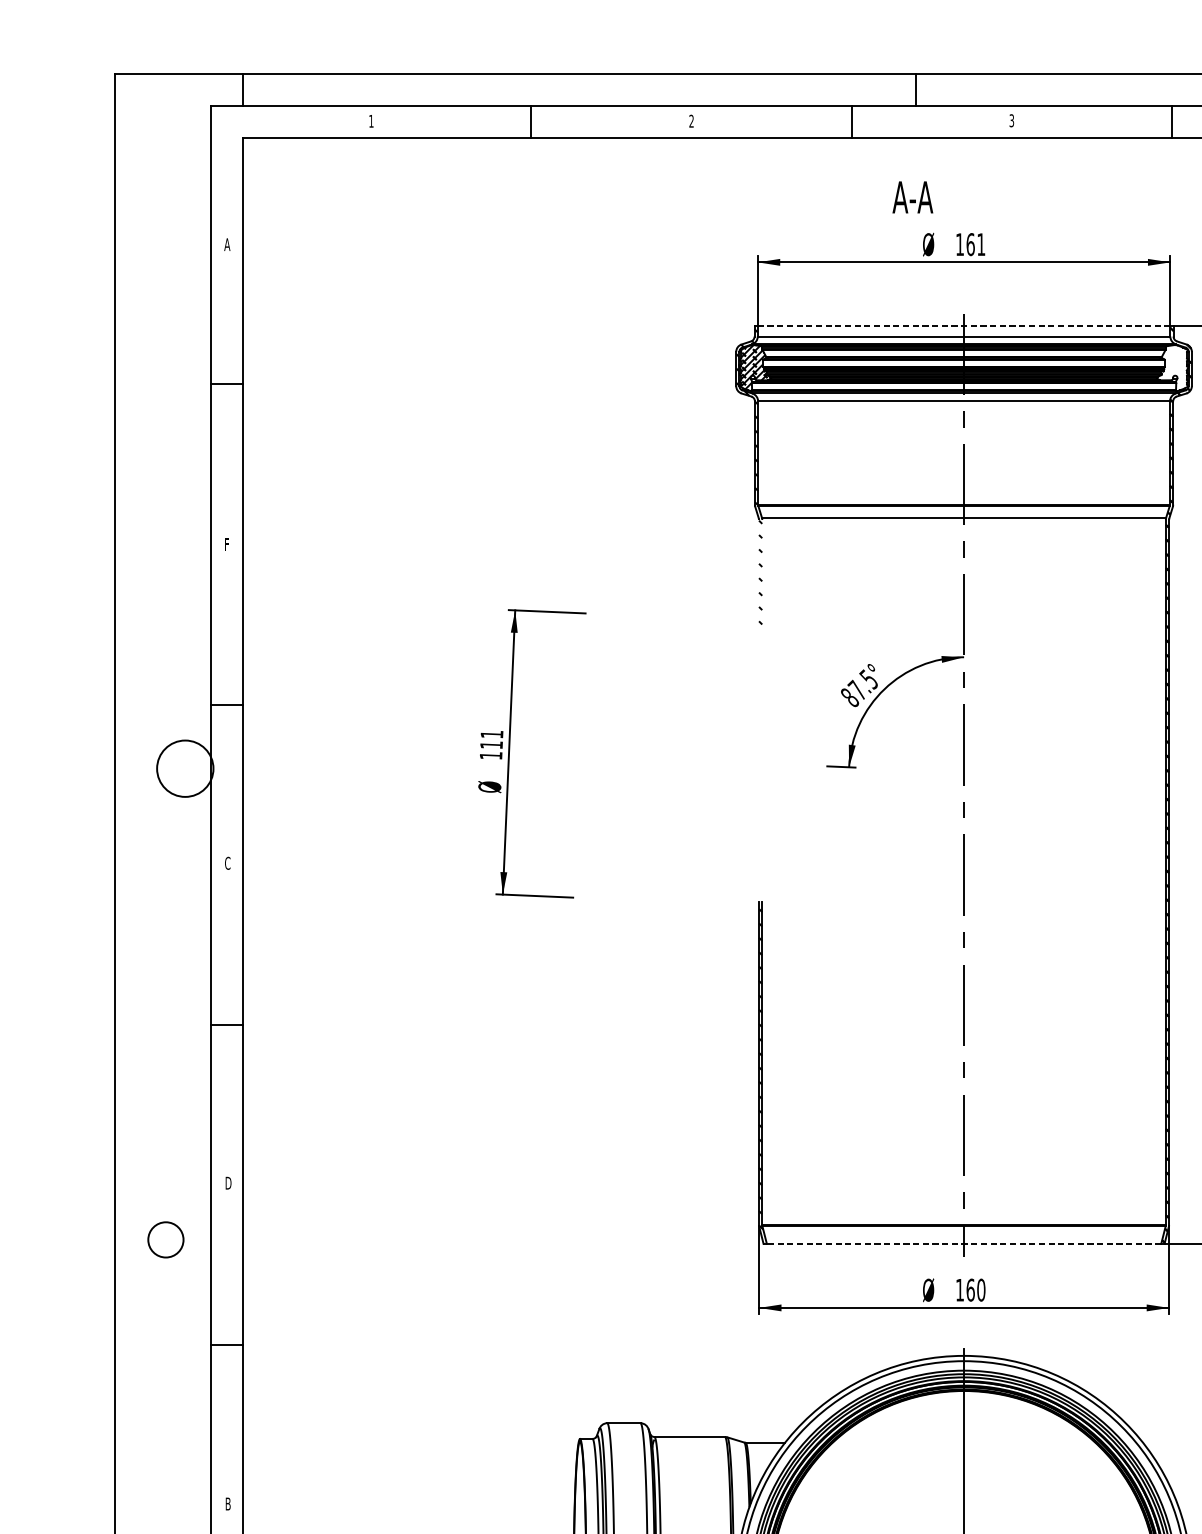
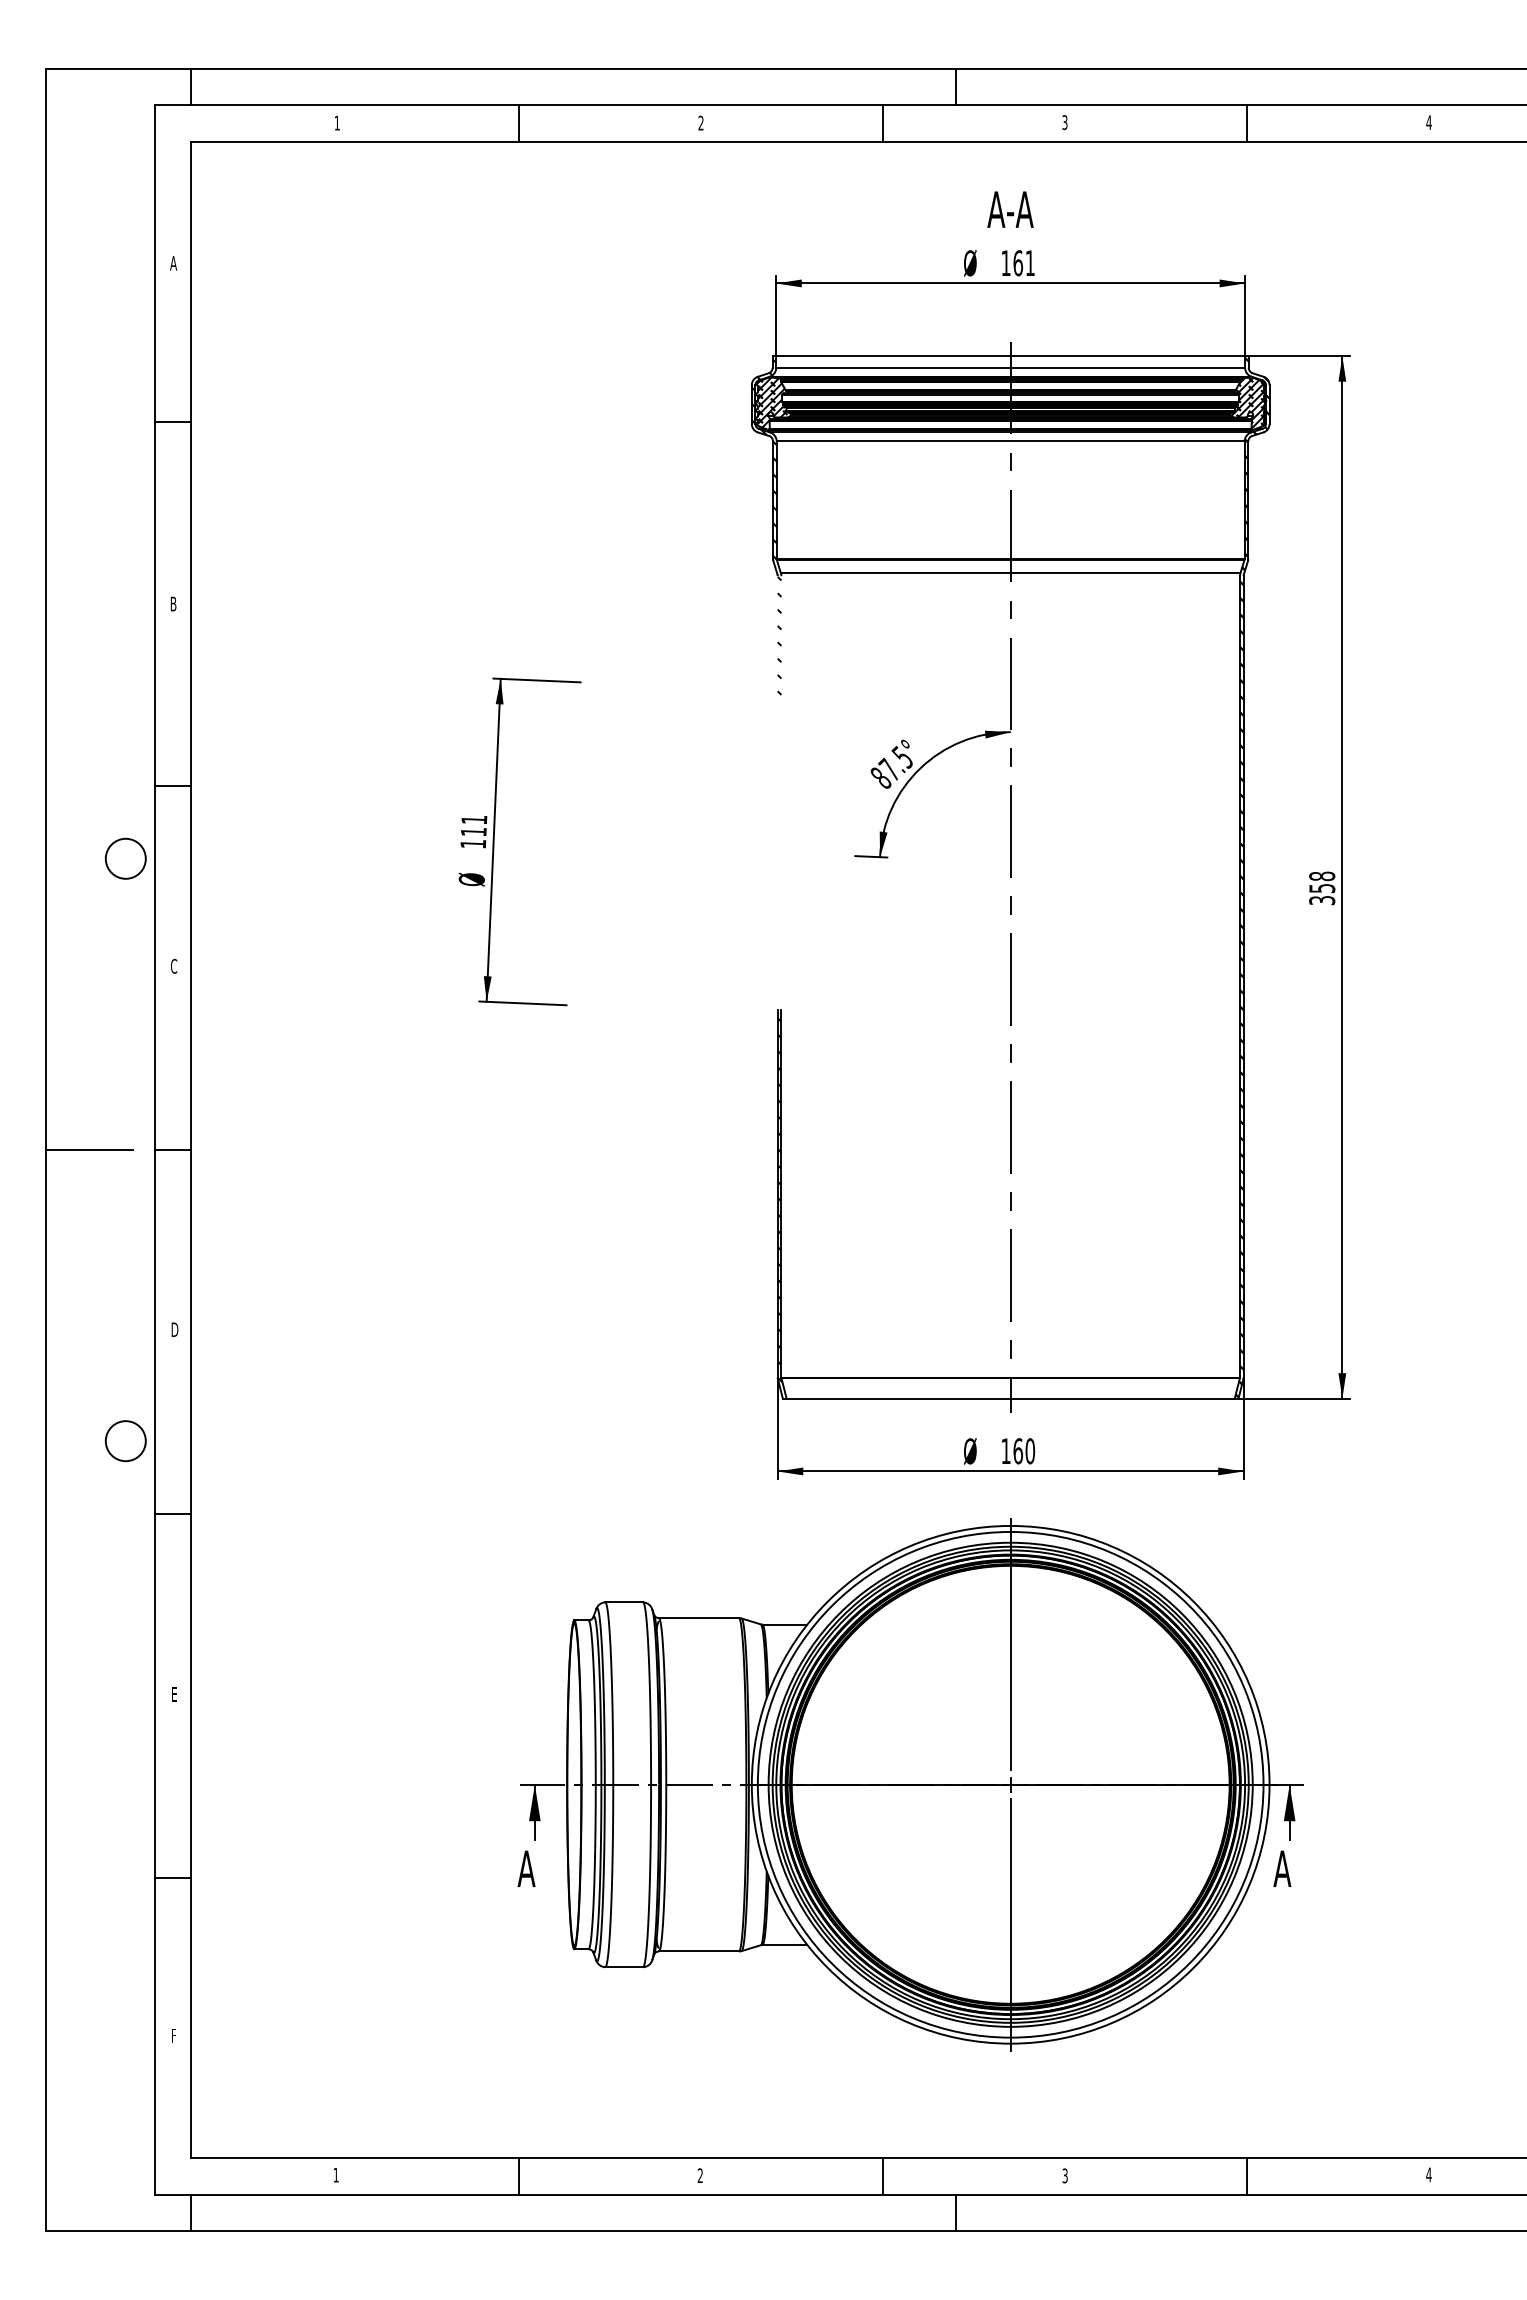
text: (912, 197) -> (1010, 209), moved
line: (964, 326) -> (1011, 356), dashed -> solid
hatch: (1173, 367) -> (1248, 402), added
text: (227, 544) -> (173, 603), F -> B
circle: (185, 768) -> (125, 858), size x0.62
line: (153, 1025) -> (89, 1150), added
circle: (165, 1240) -> (125, 1441), moved
line: (963, 1243) -> (1010, 1398), dashed -> solid
text: (228, 1504) -> (174, 1694), B -> E

